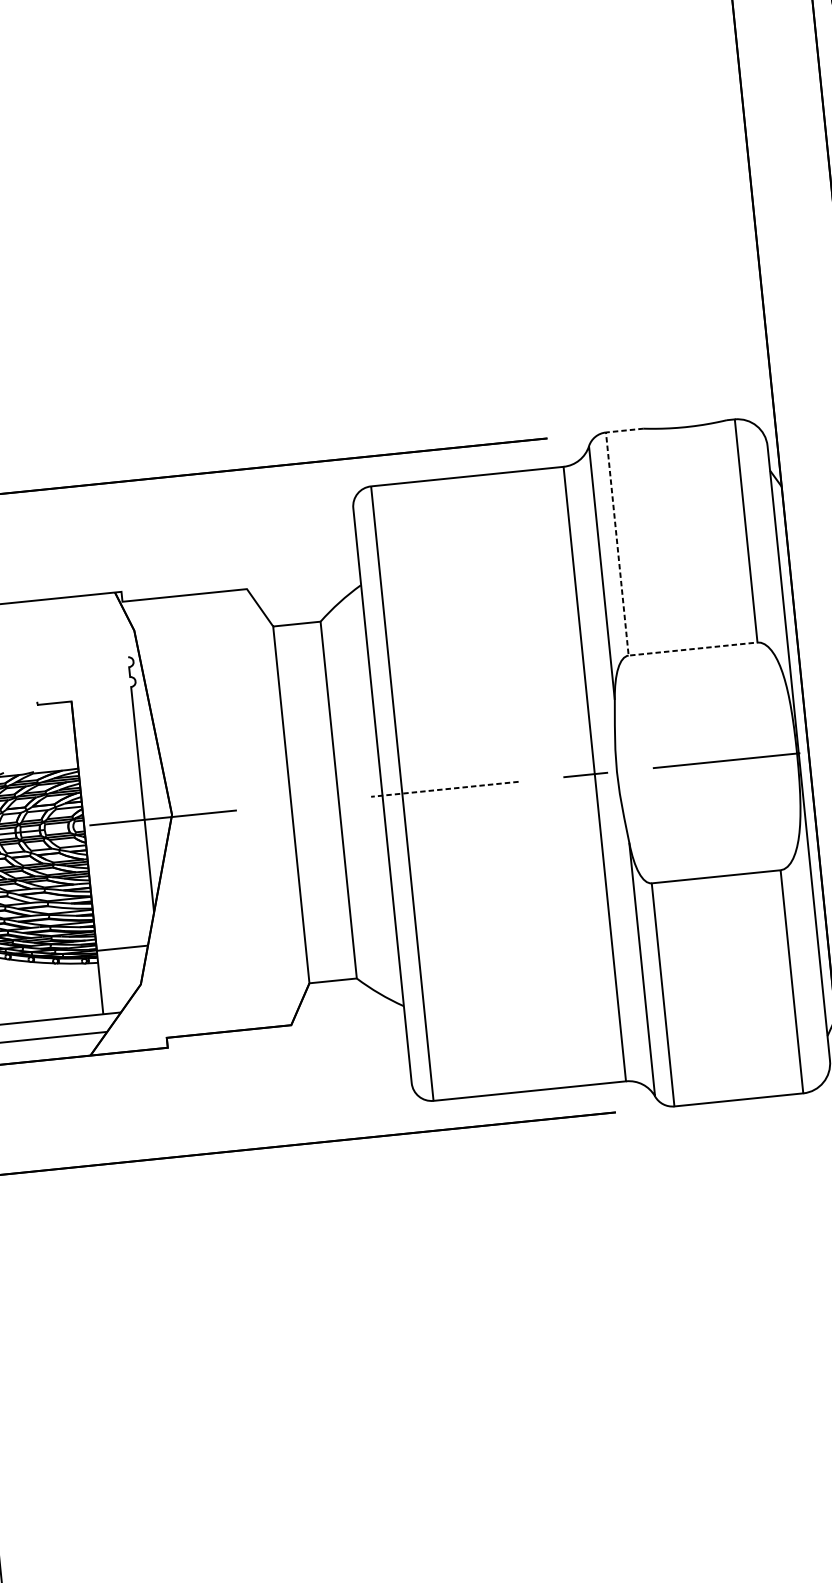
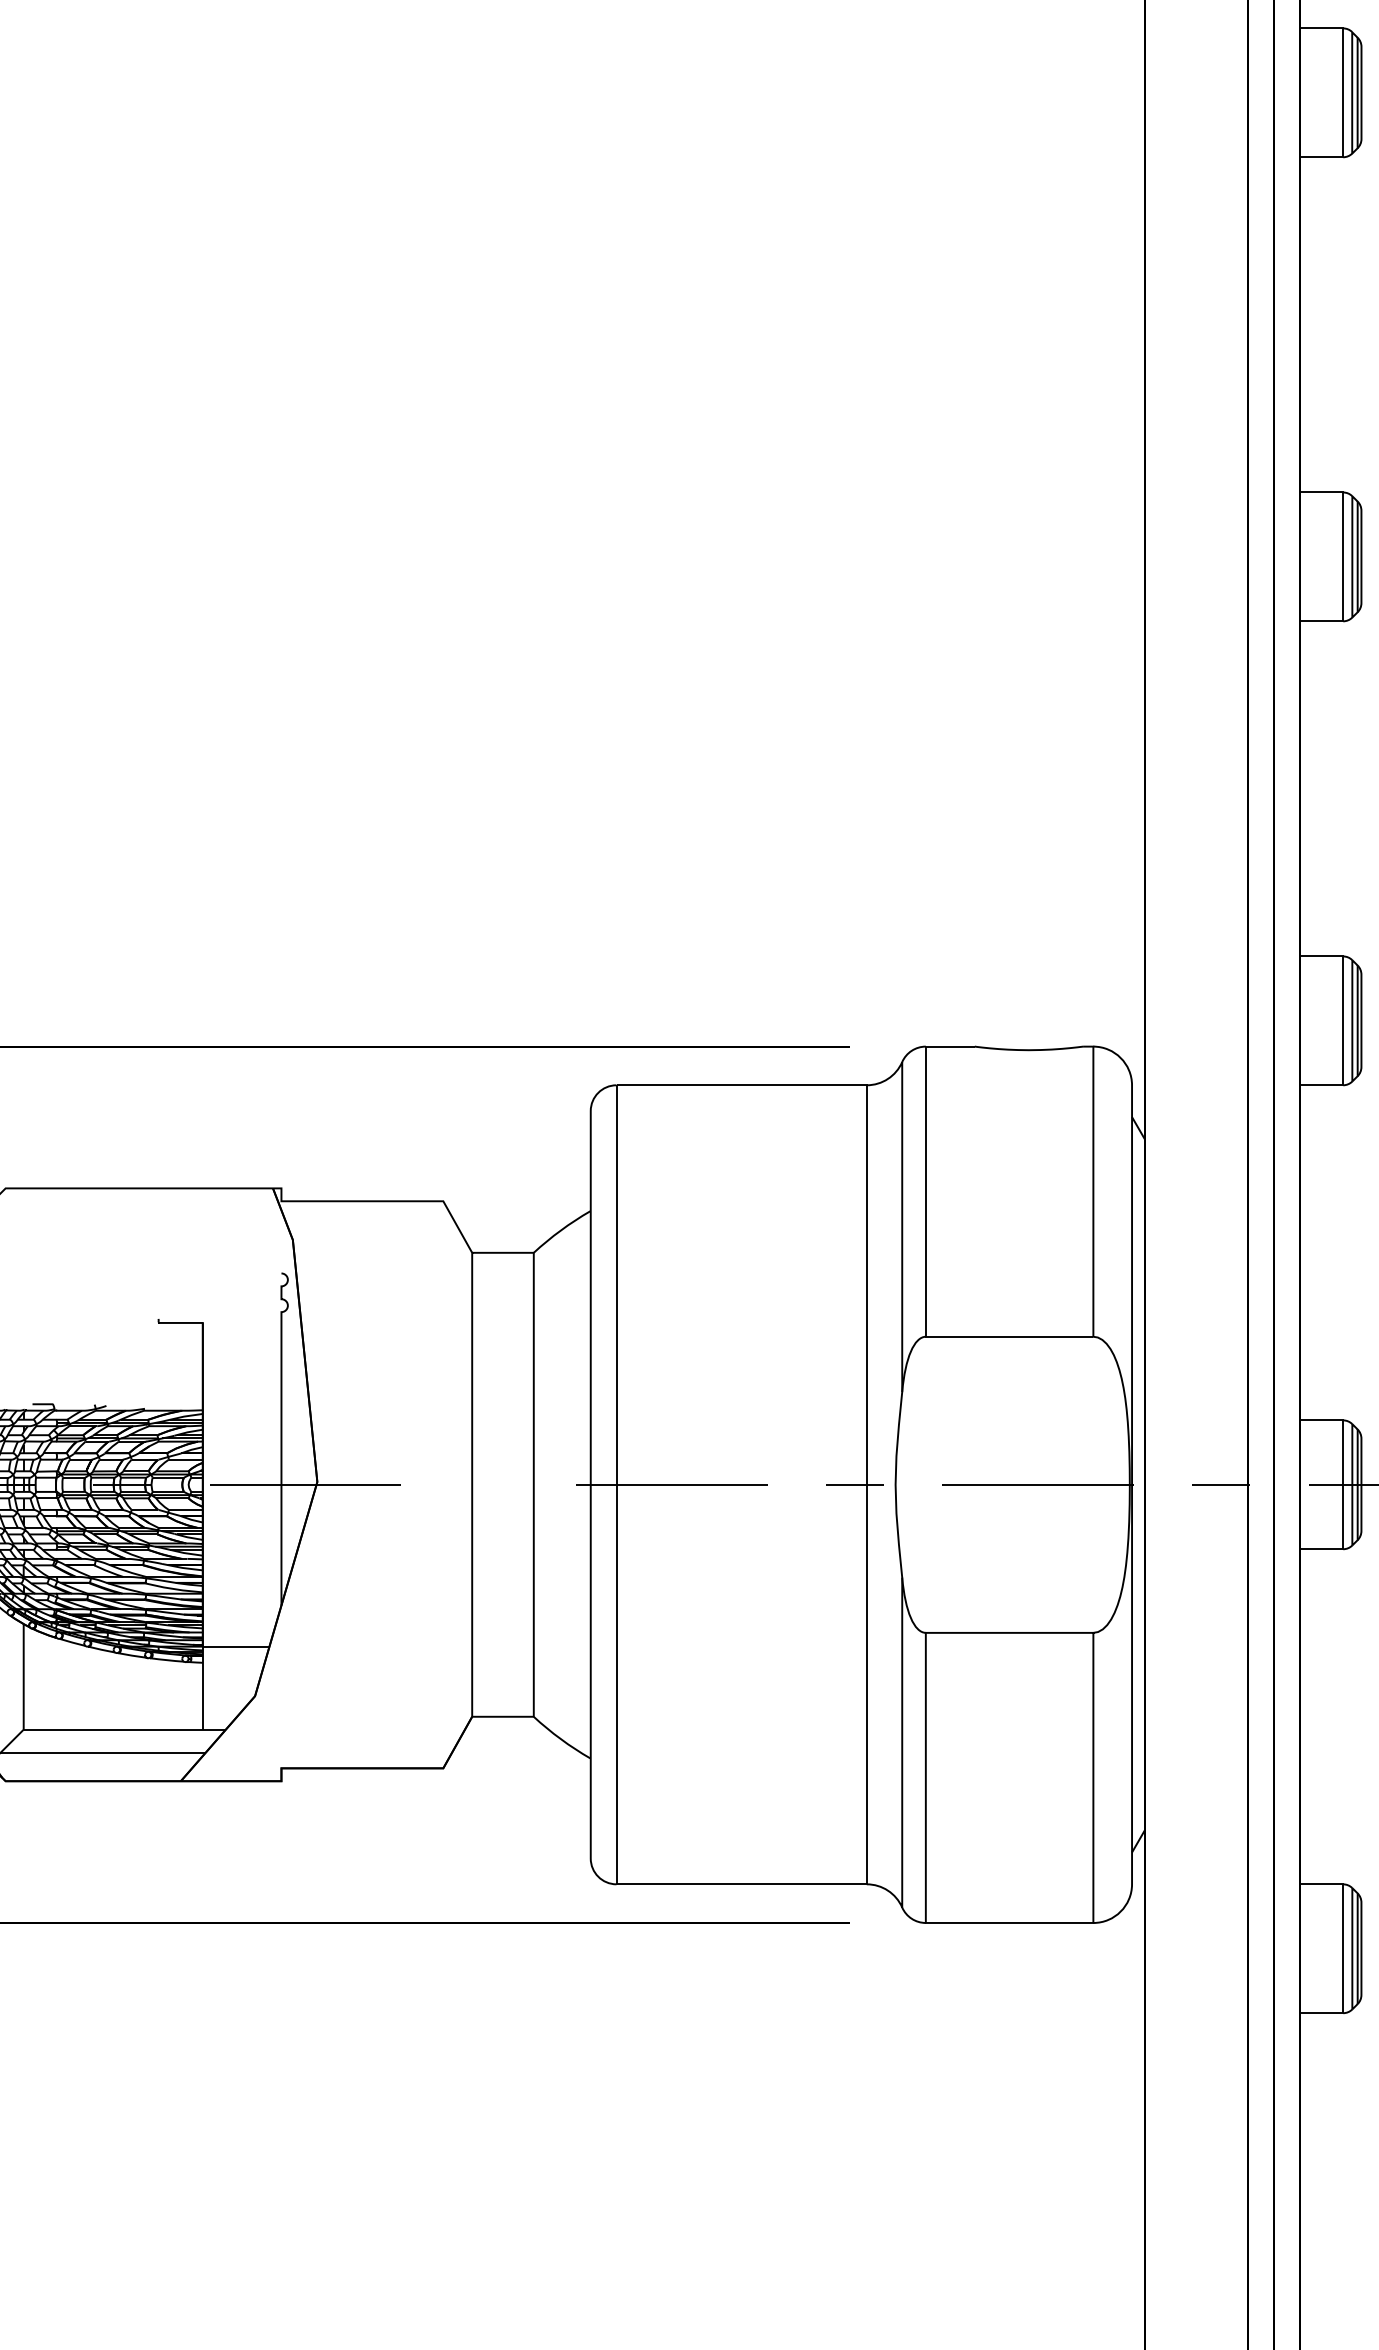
line: (621, 590) -> (925, 1251), dashed -> solid
line: (444, 789) -> (671, 1484), dashed -> solid

